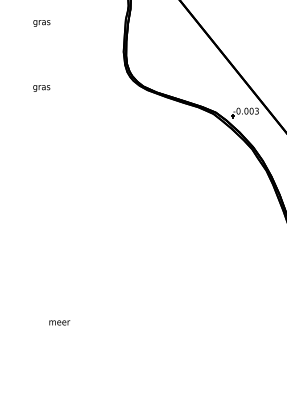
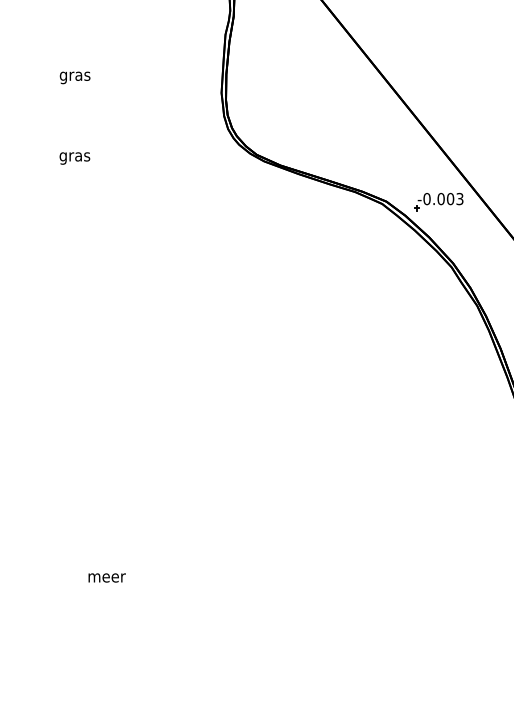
text: (41, 23) -> (74, 77), moved

